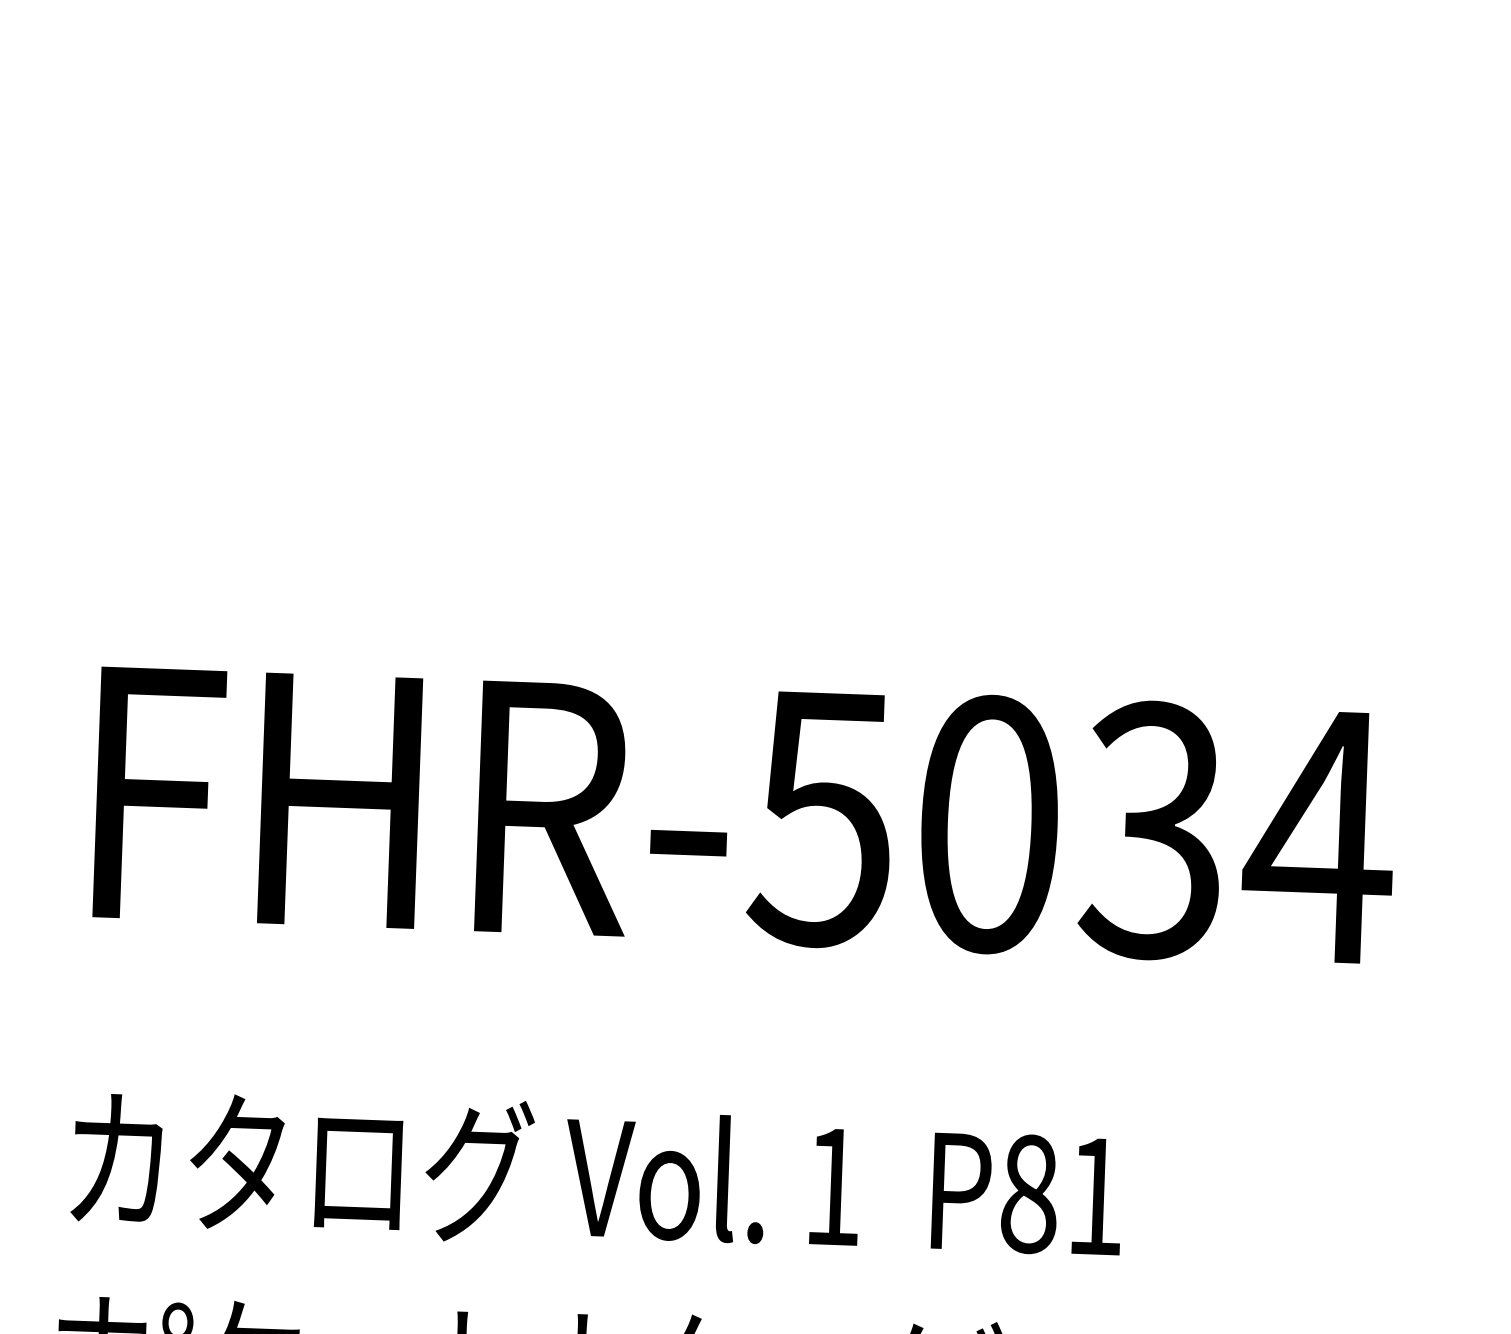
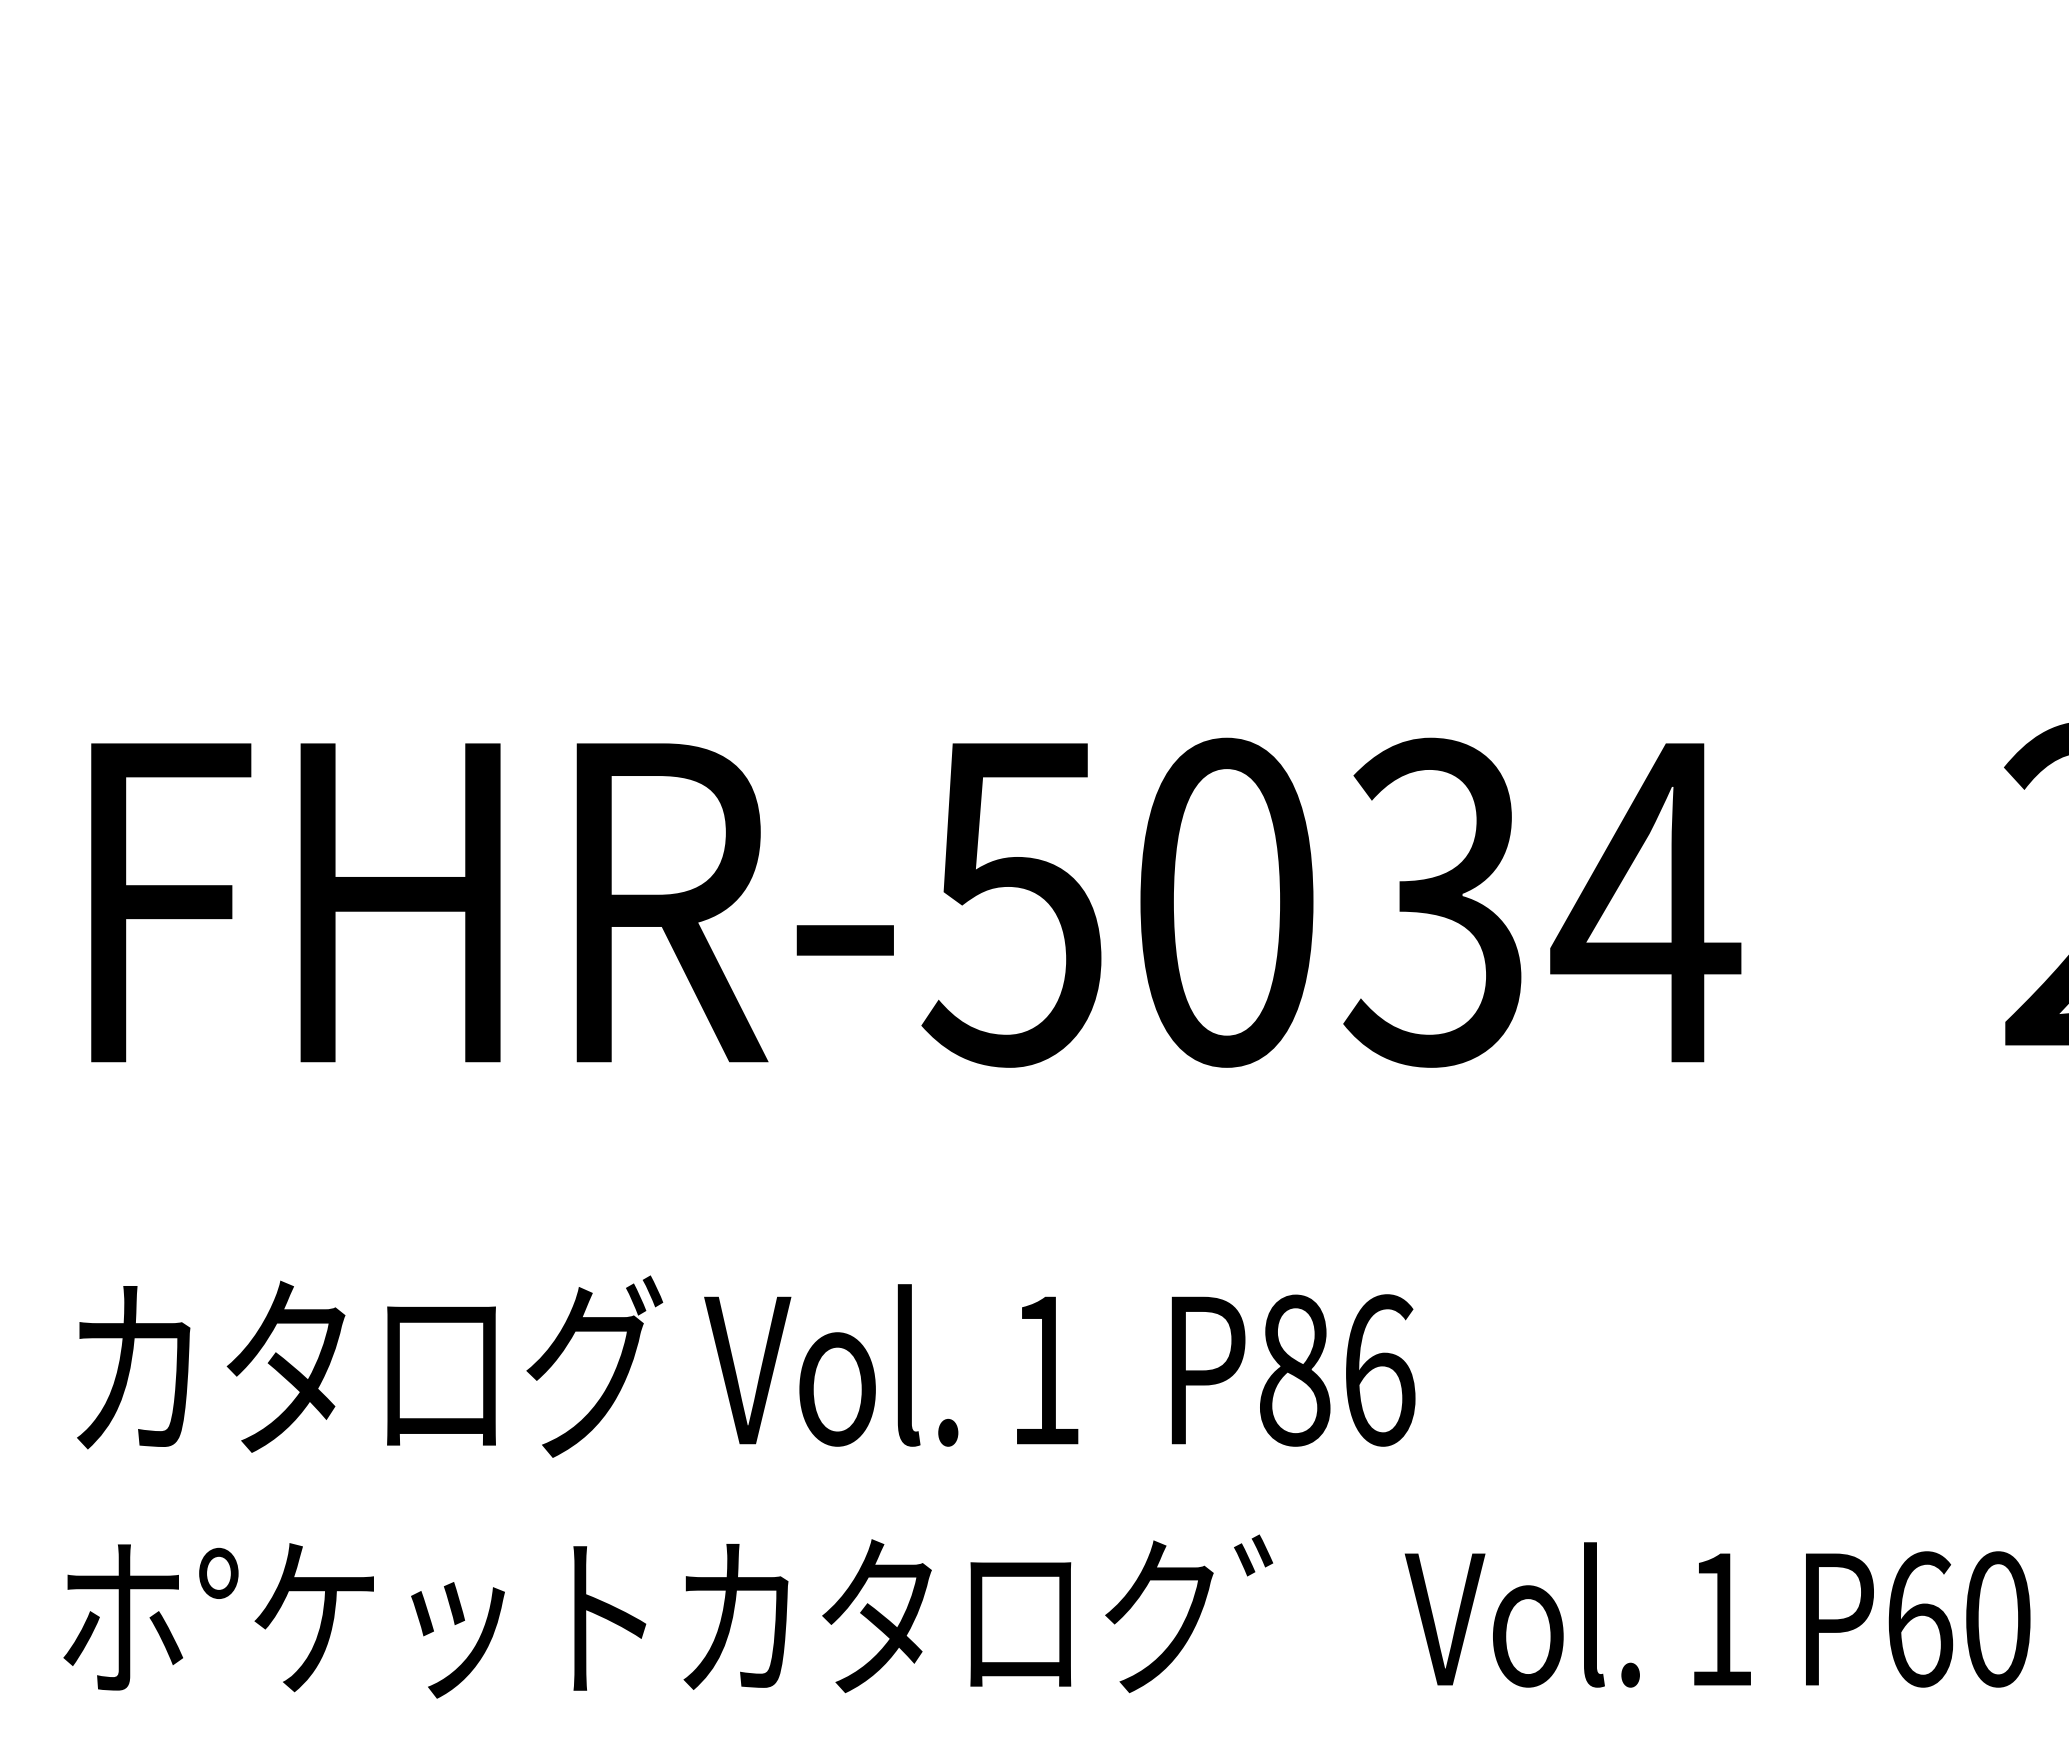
text: (1096, 1196) -> (1380, 1370), P81 -> P86

